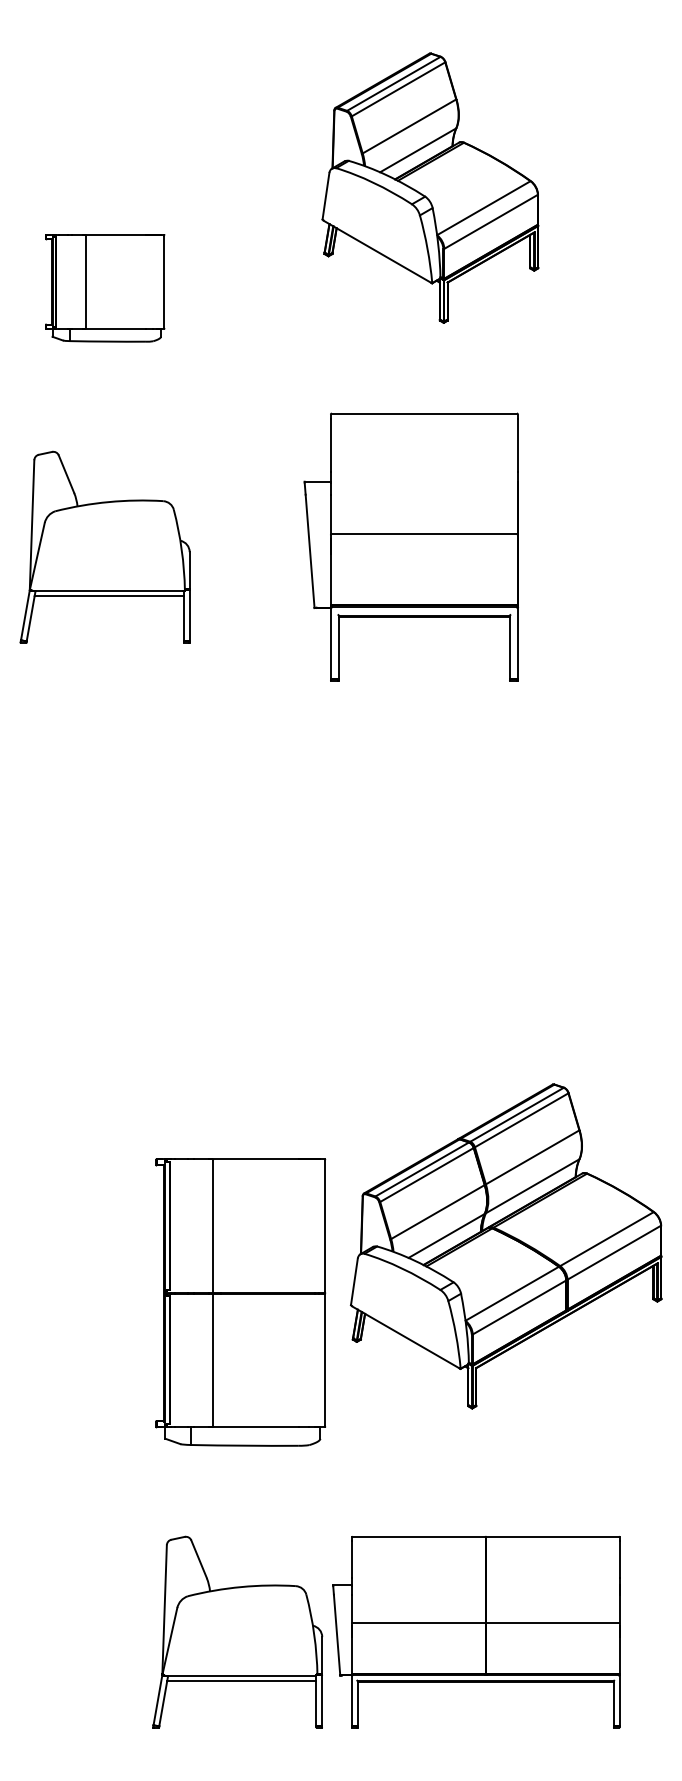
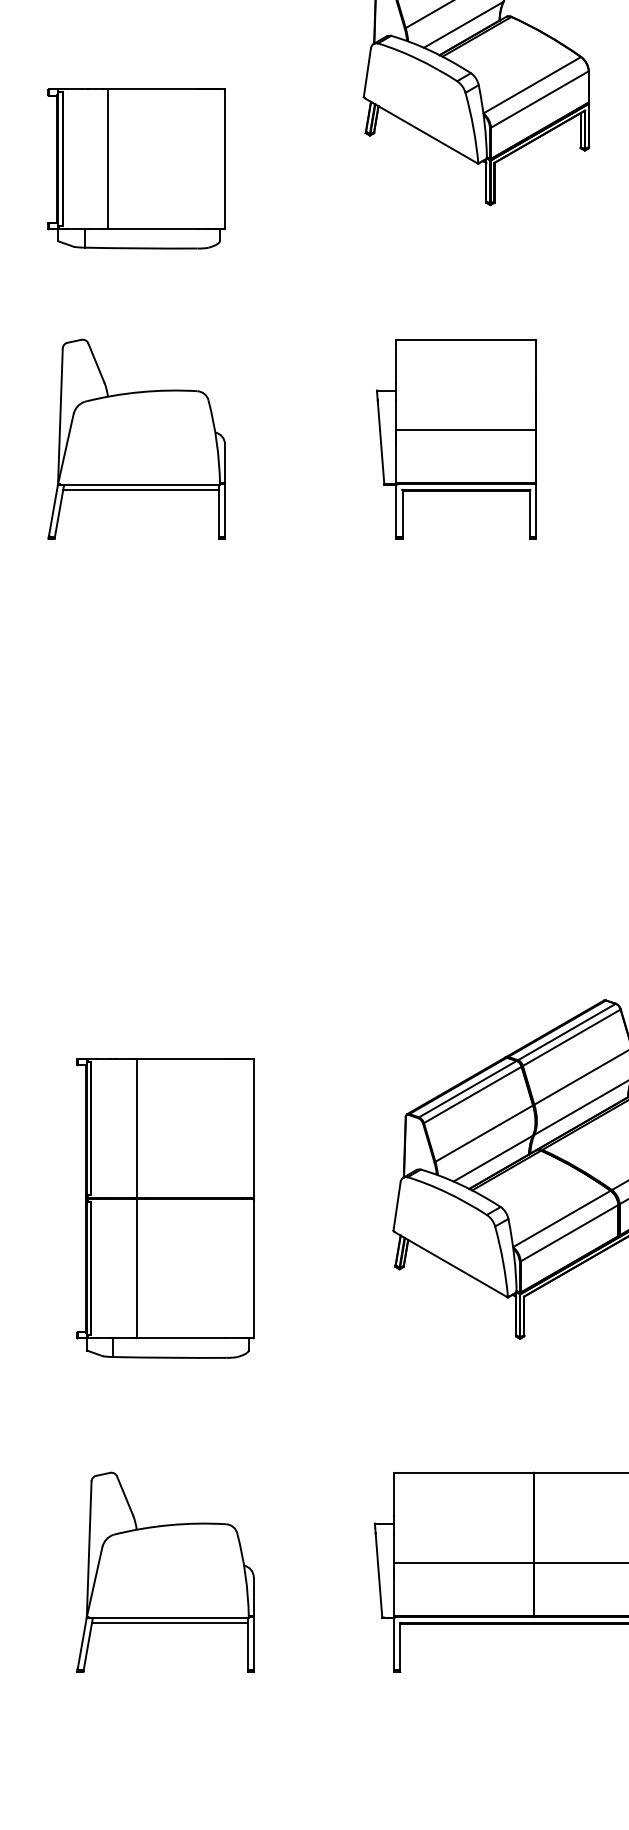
part: (105, 288) -> (137, 169), size x1.43
part: (411, 547) -> (456, 439), size x0.71
part: (240, 1302) -> (165, 1208), moved
part: (237, 1631) -> (165, 1571), moved

